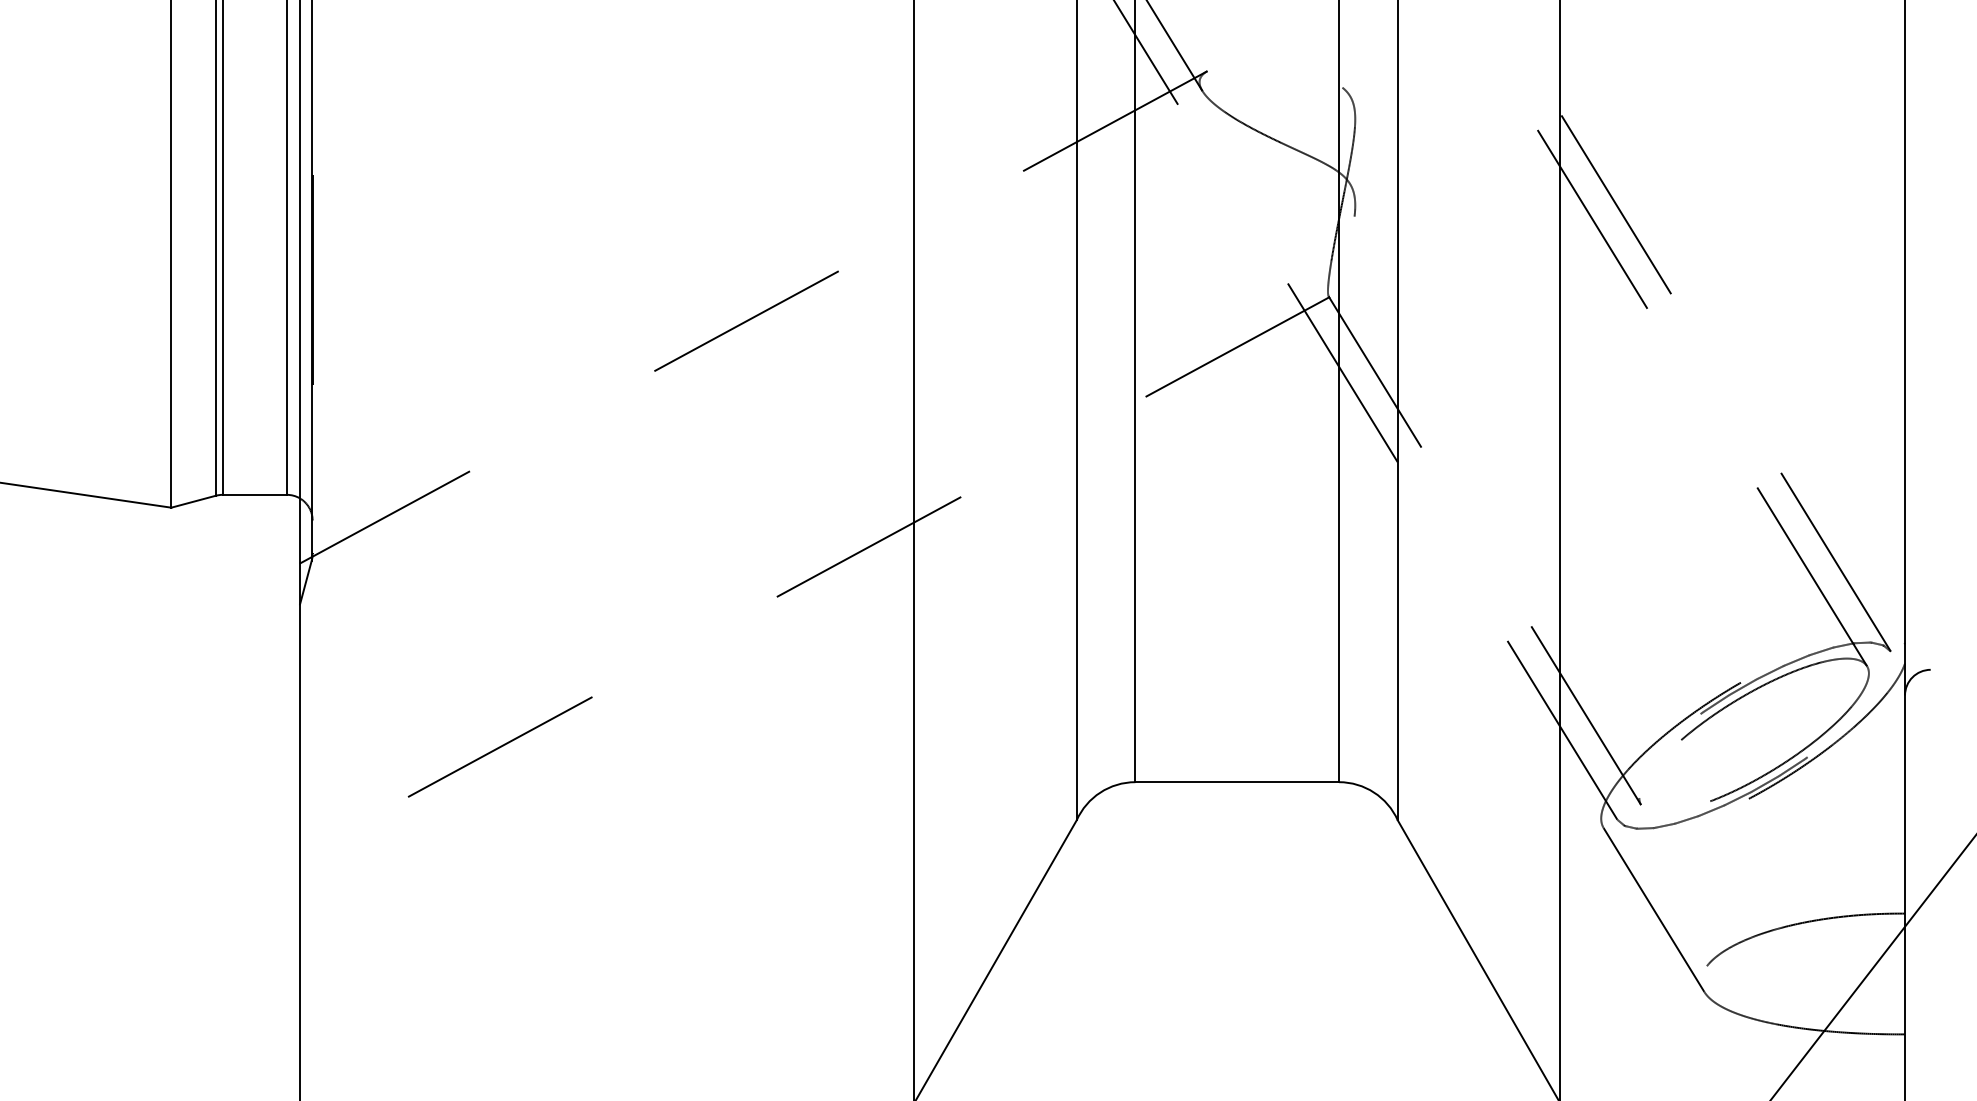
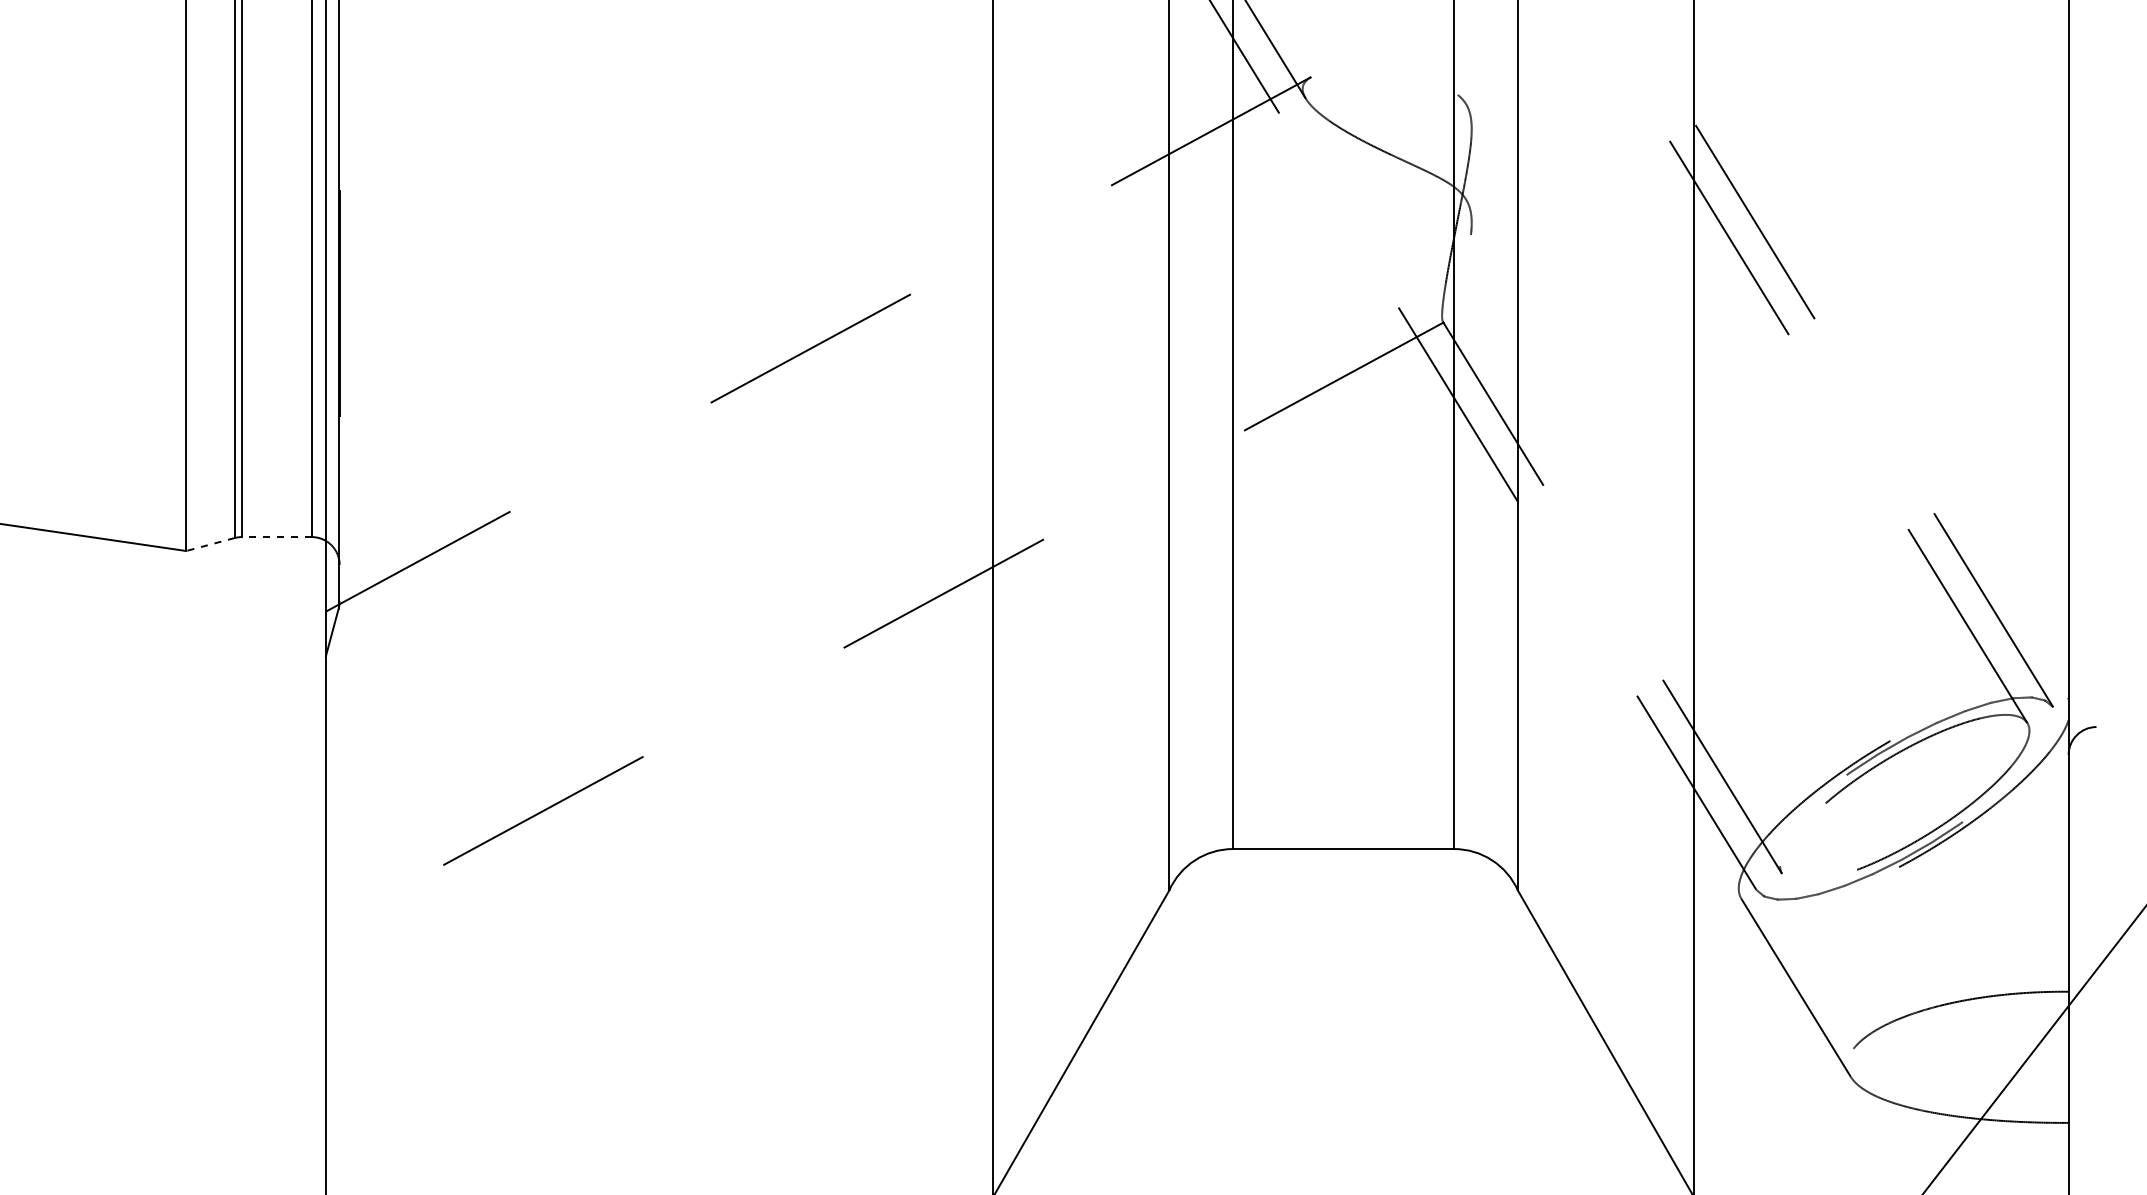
line: (254, 495) -> (276, 537), solid -> dashed
line: (193, 501) -> (210, 544), solid -> dashed

